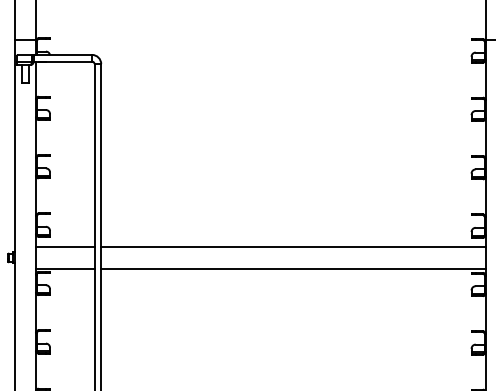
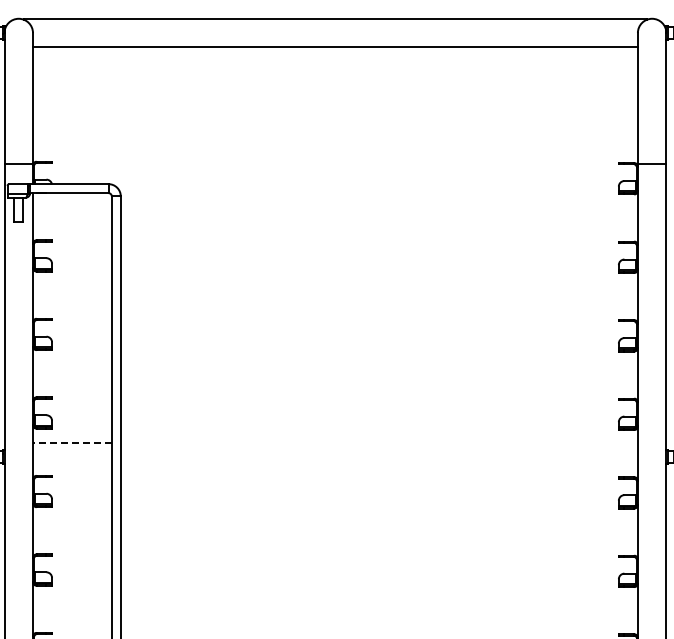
line: (64, 247) -> (71, 442), solid -> dashed
line: (292, 247) -> (378, 442), removed
line: (65, 268) -> (72, 471), removed
line: (292, 268) -> (378, 471), removed

